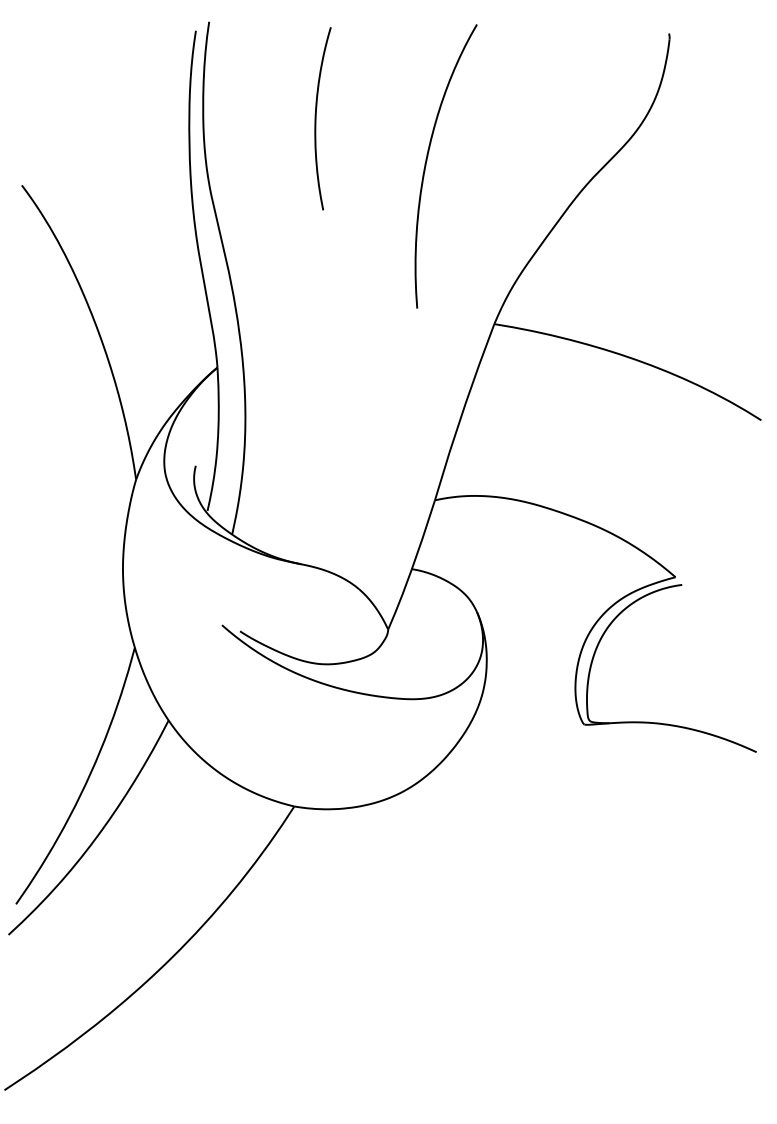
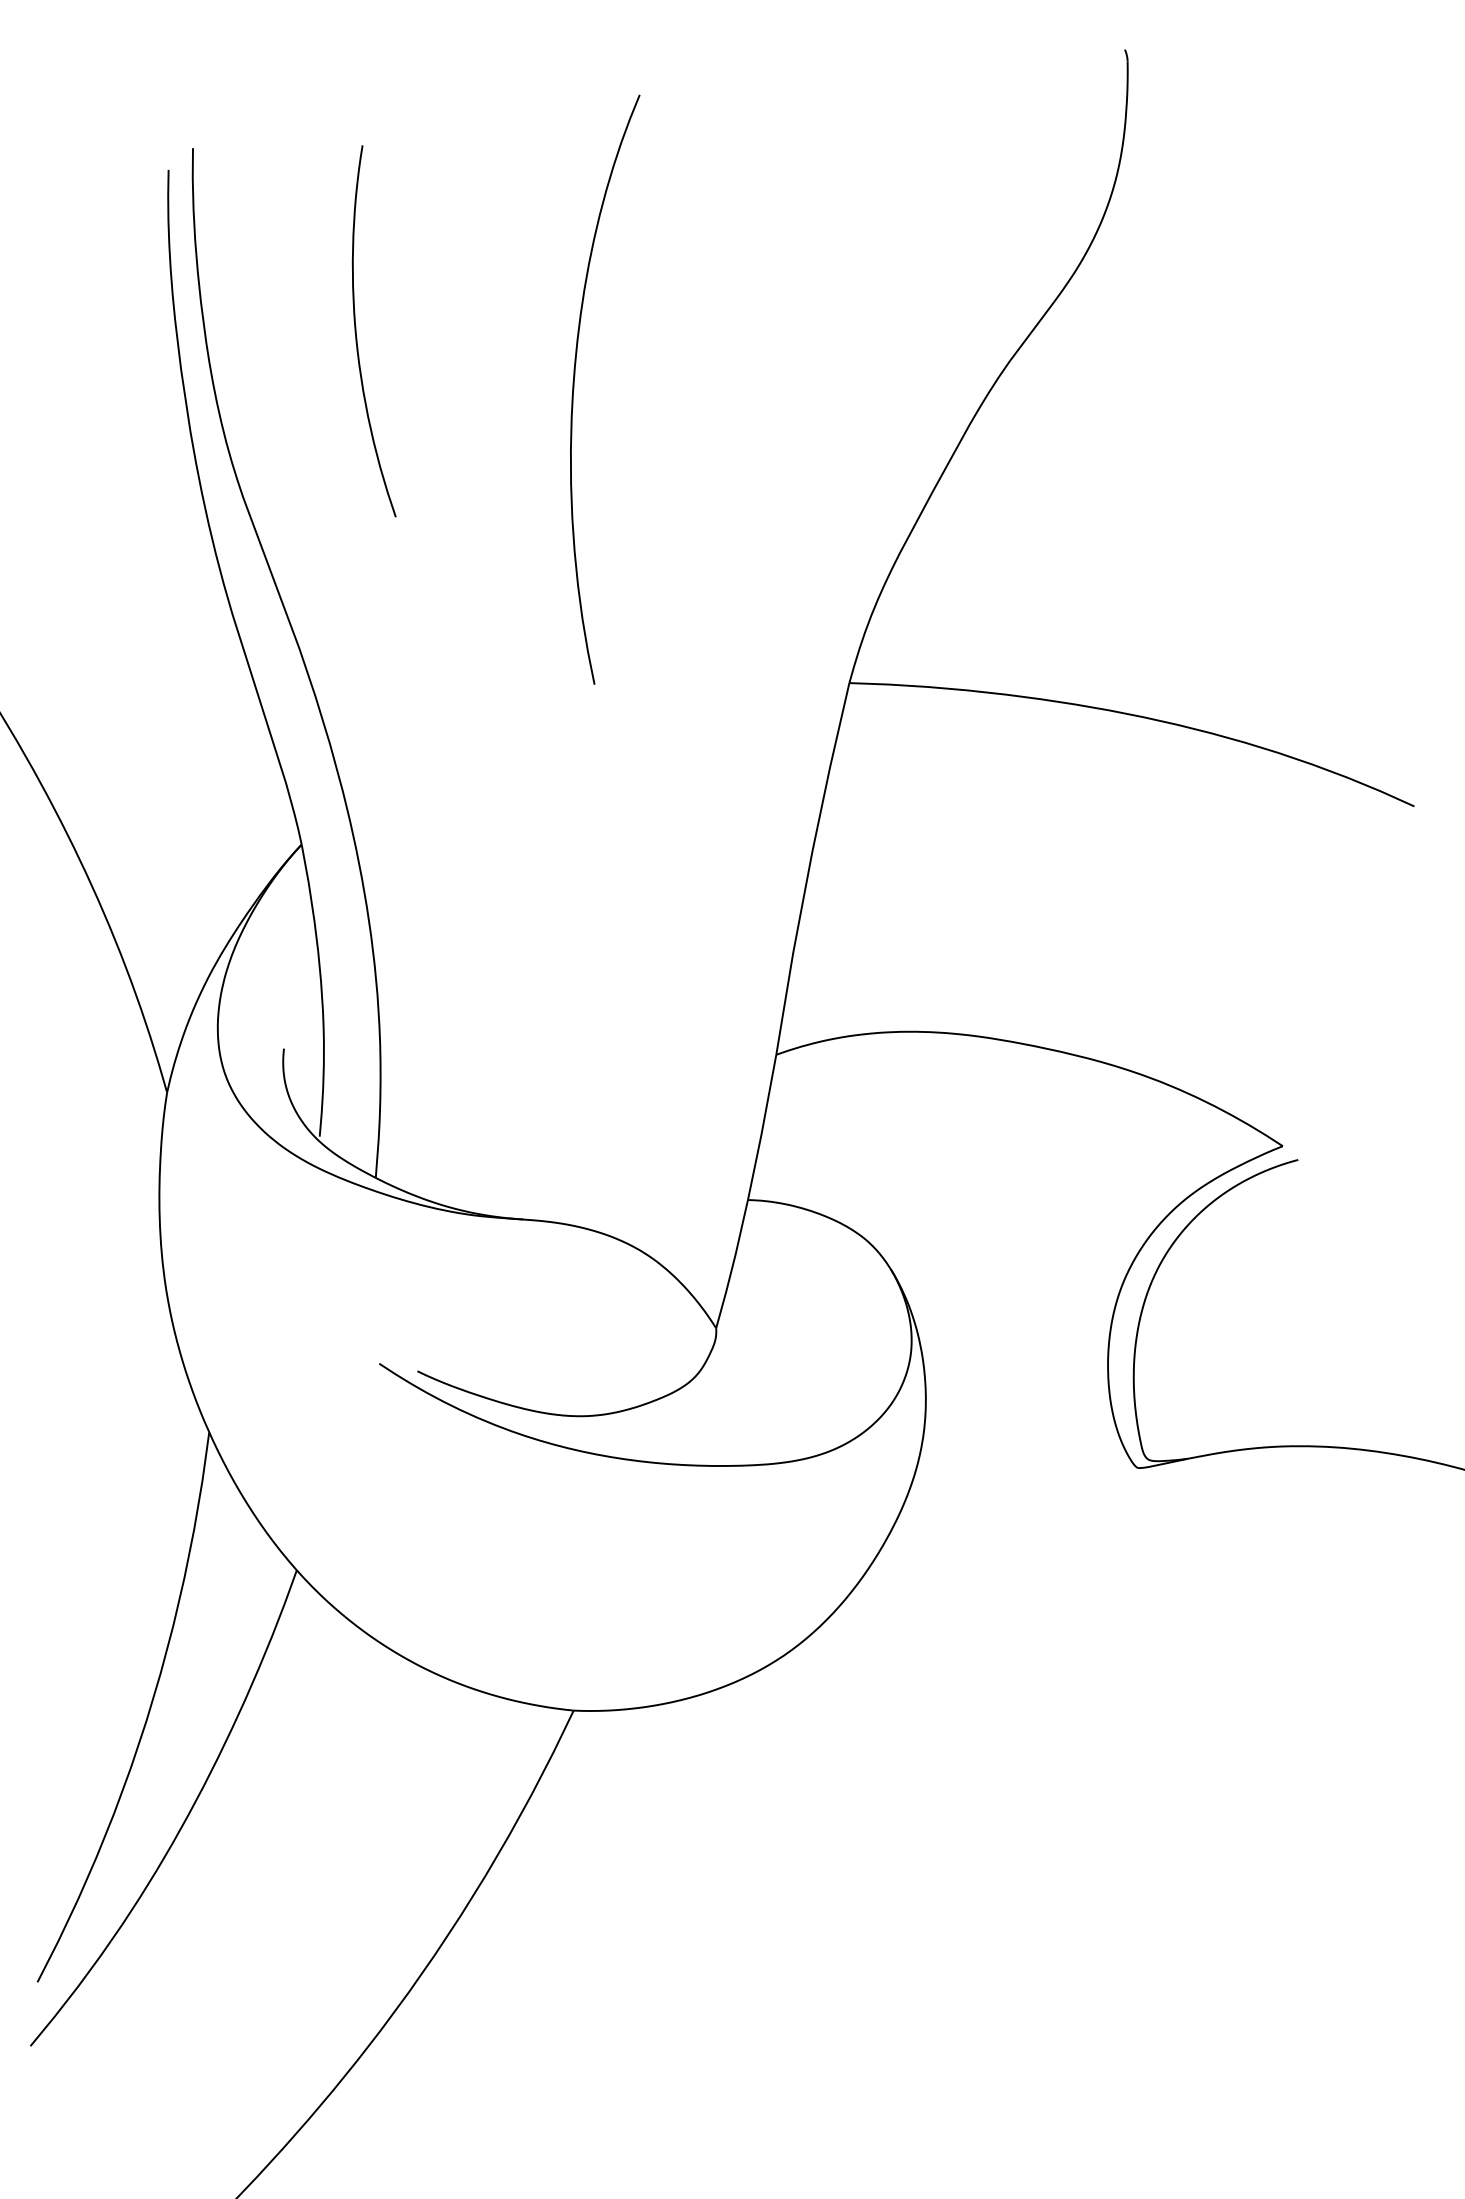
curve: (316, 118) -> (357, 333), moved
curve: (427, 161) -> (576, 384), moved

